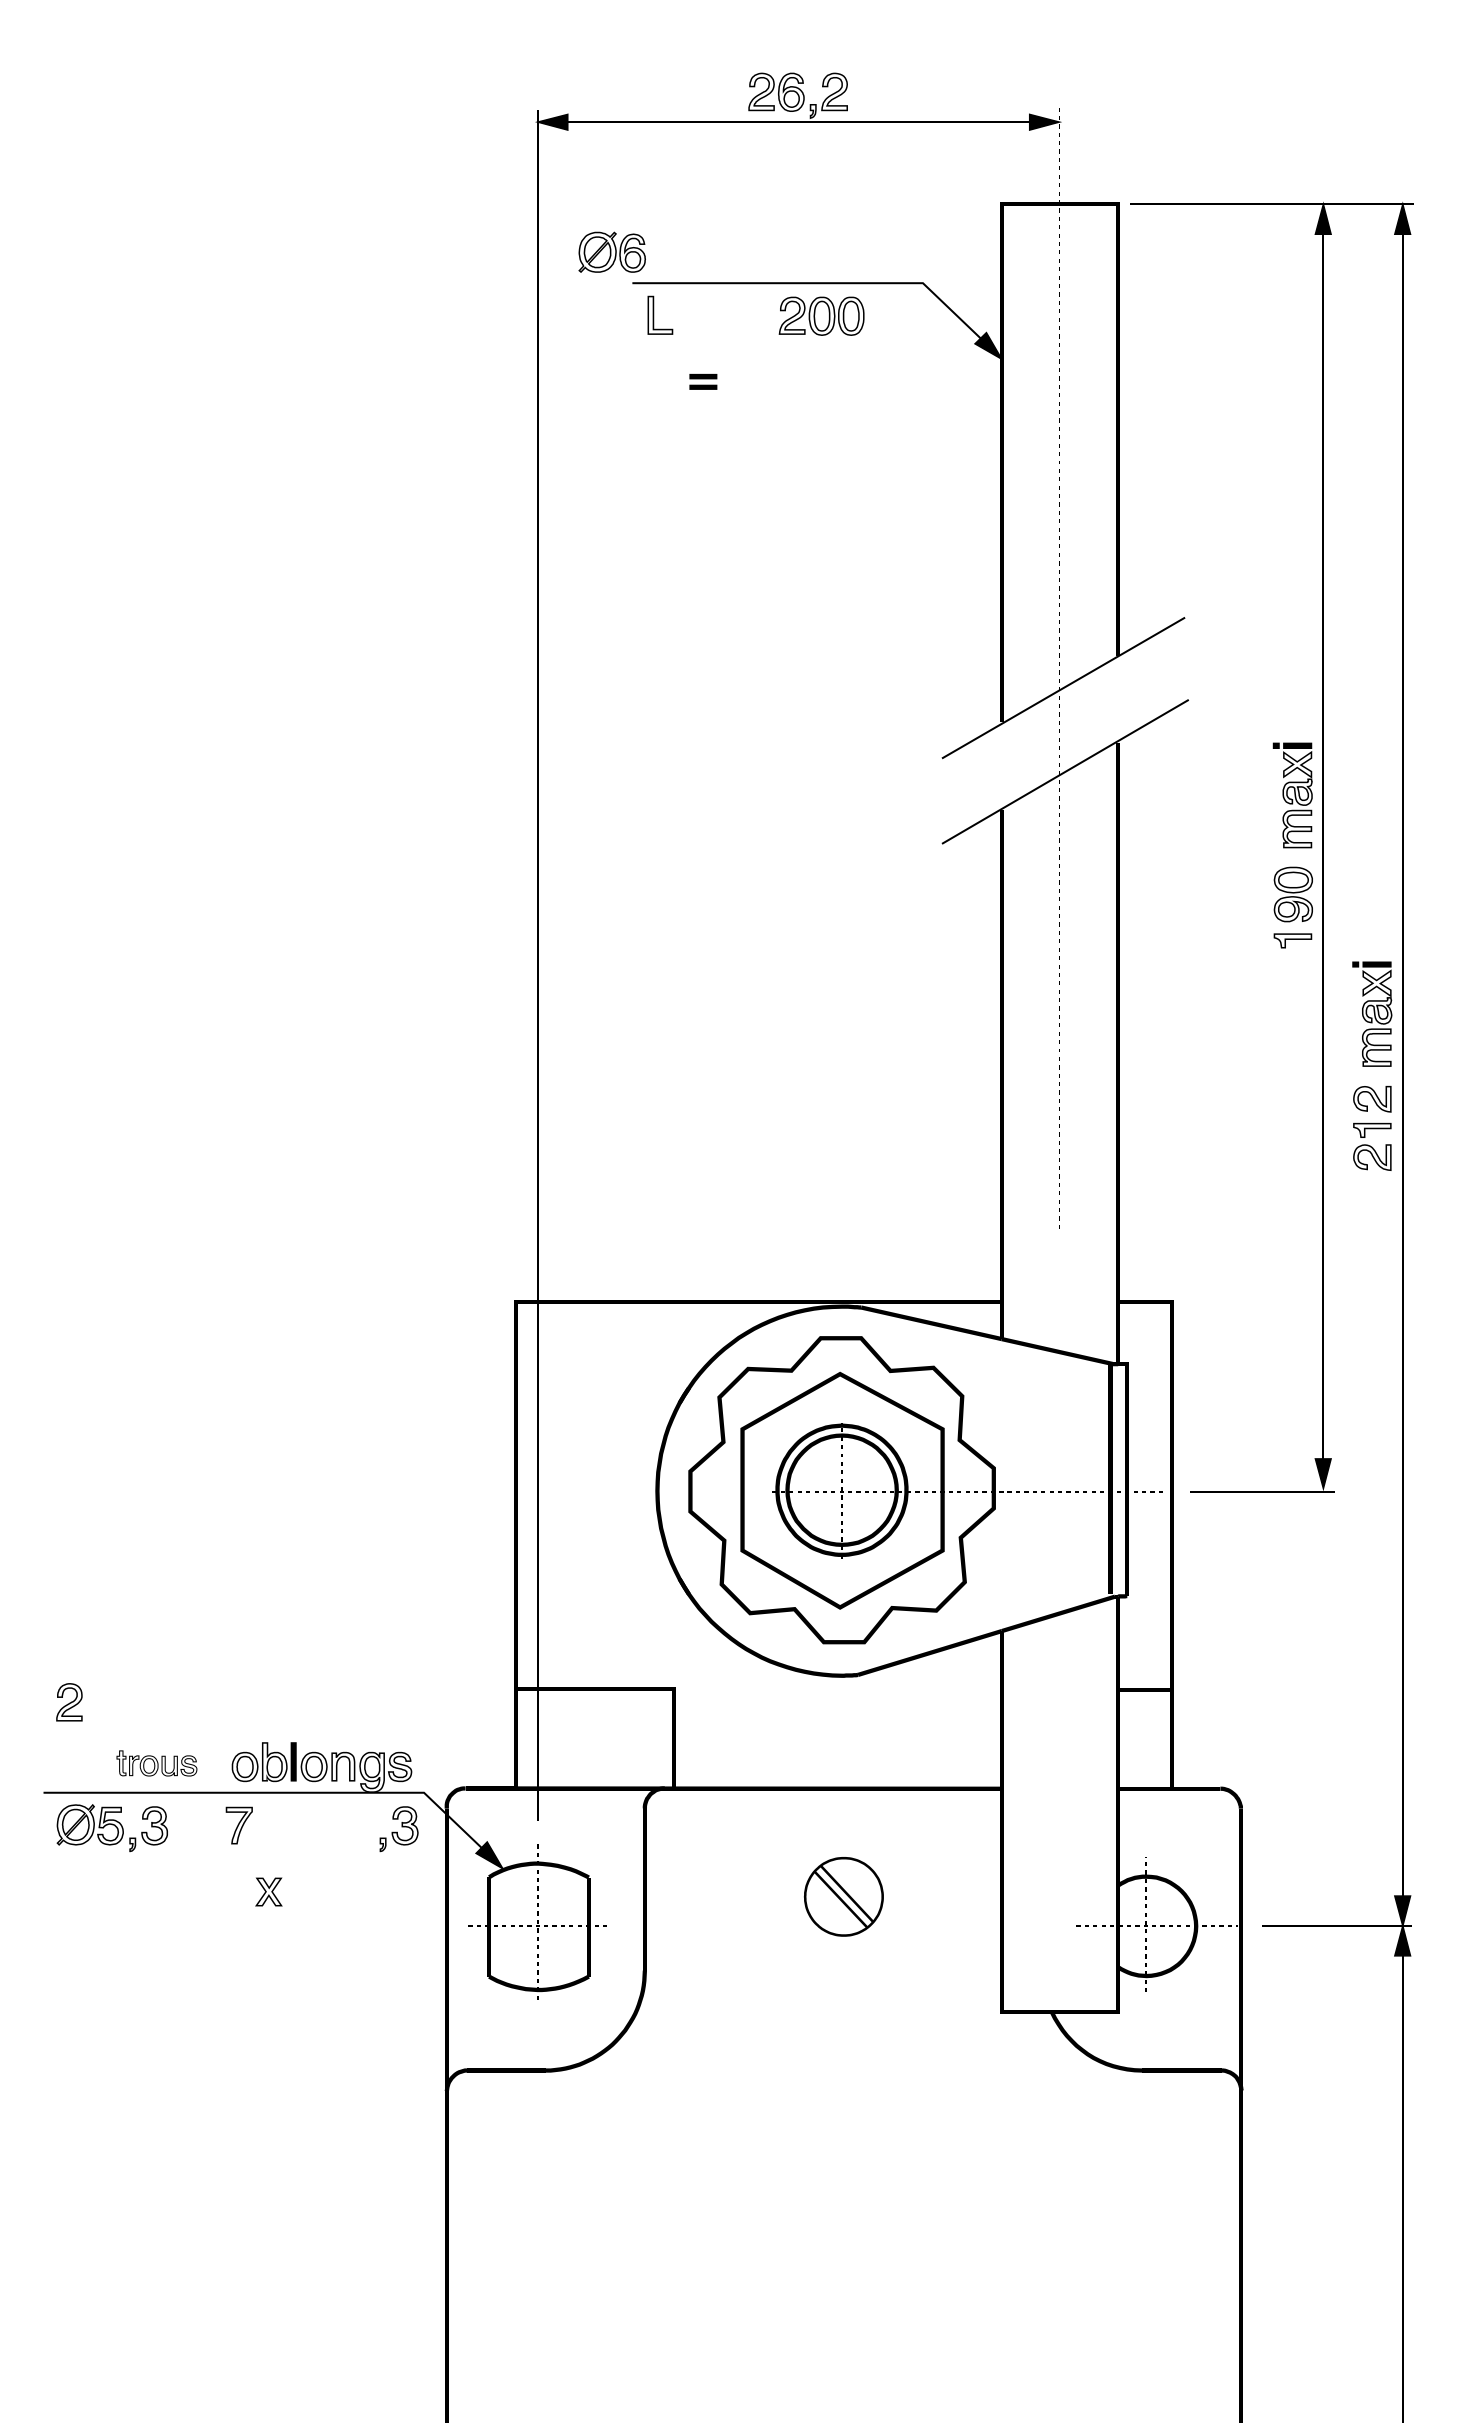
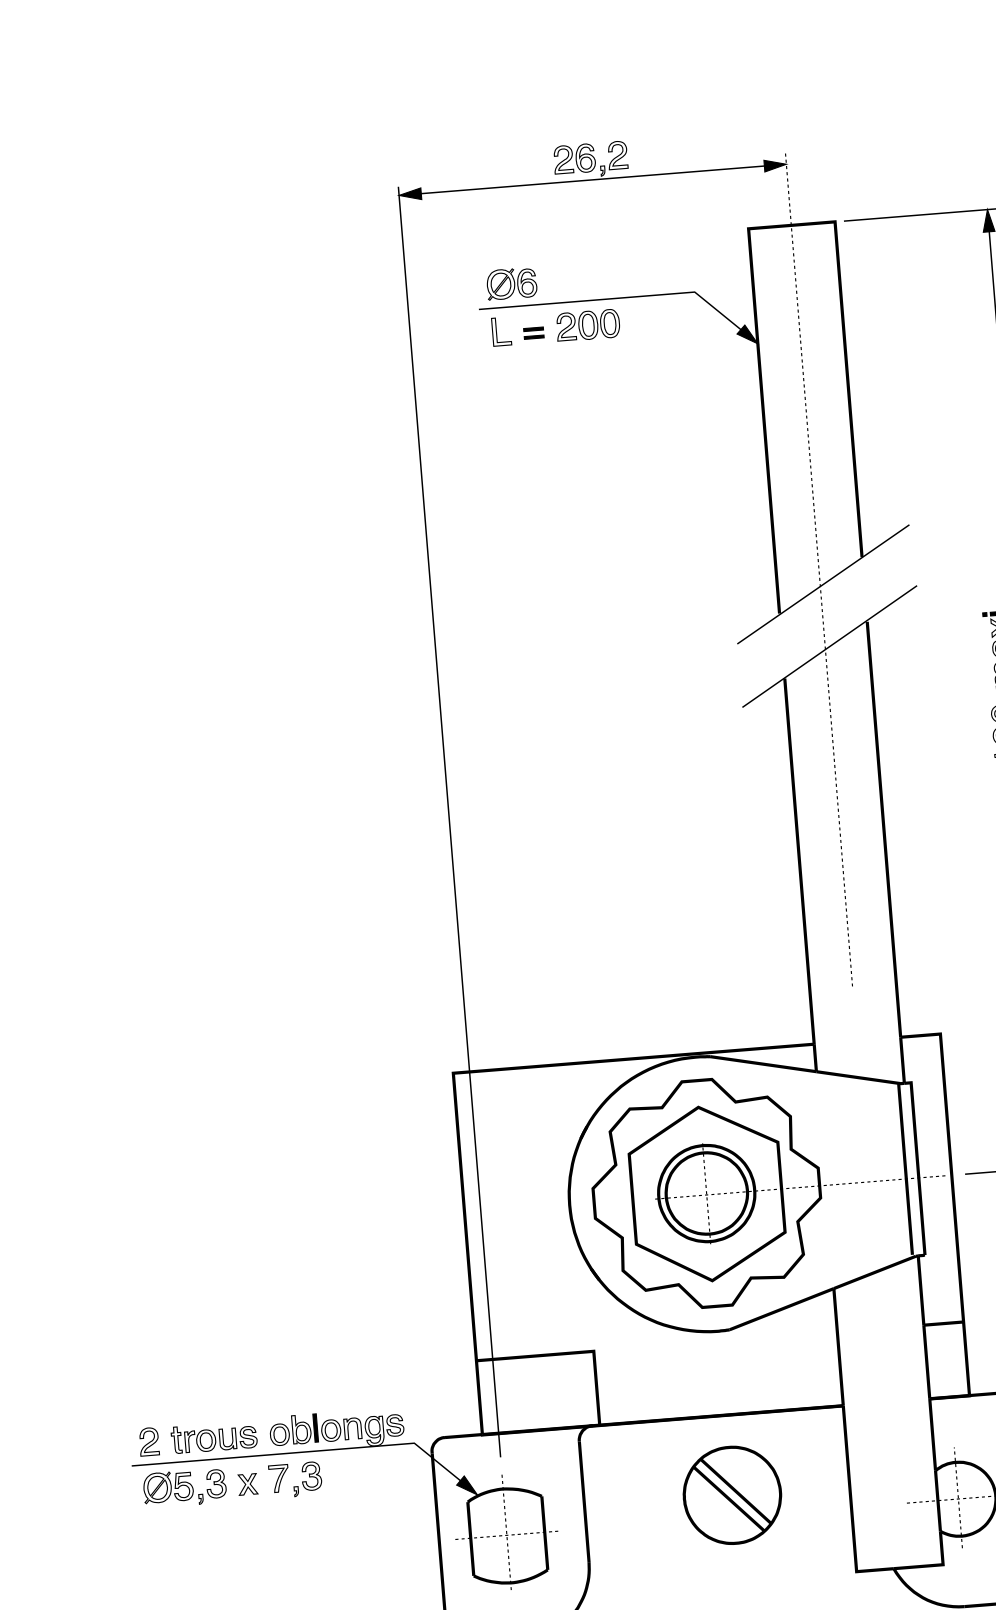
part: (611, 251) -> (511, 283), moved
part: (821, 315) -> (587, 324), moved
part: (703, 381) -> (533, 332), moved
part: (69, 1702) -> (149, 1441), moved
part: (156, 1763) -> (213, 1437), size x1.43
part: (398, 1829) -> (306, 1479), moved
part: (268, 1891) -> (247, 1484), moved
part: (843, 1896) -> (732, 1495), size x1.67

